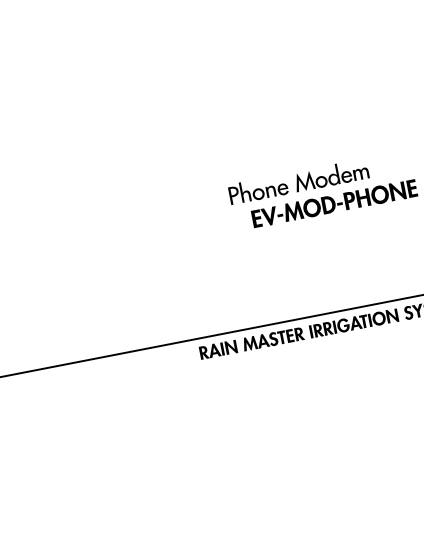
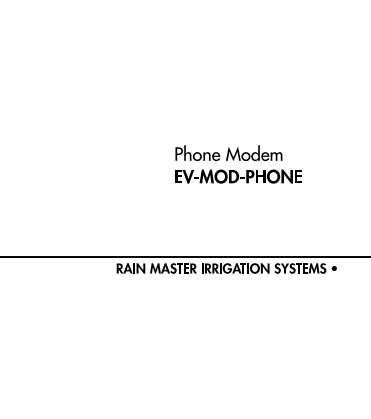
part: (297, 180) -> (228, 152), moved

